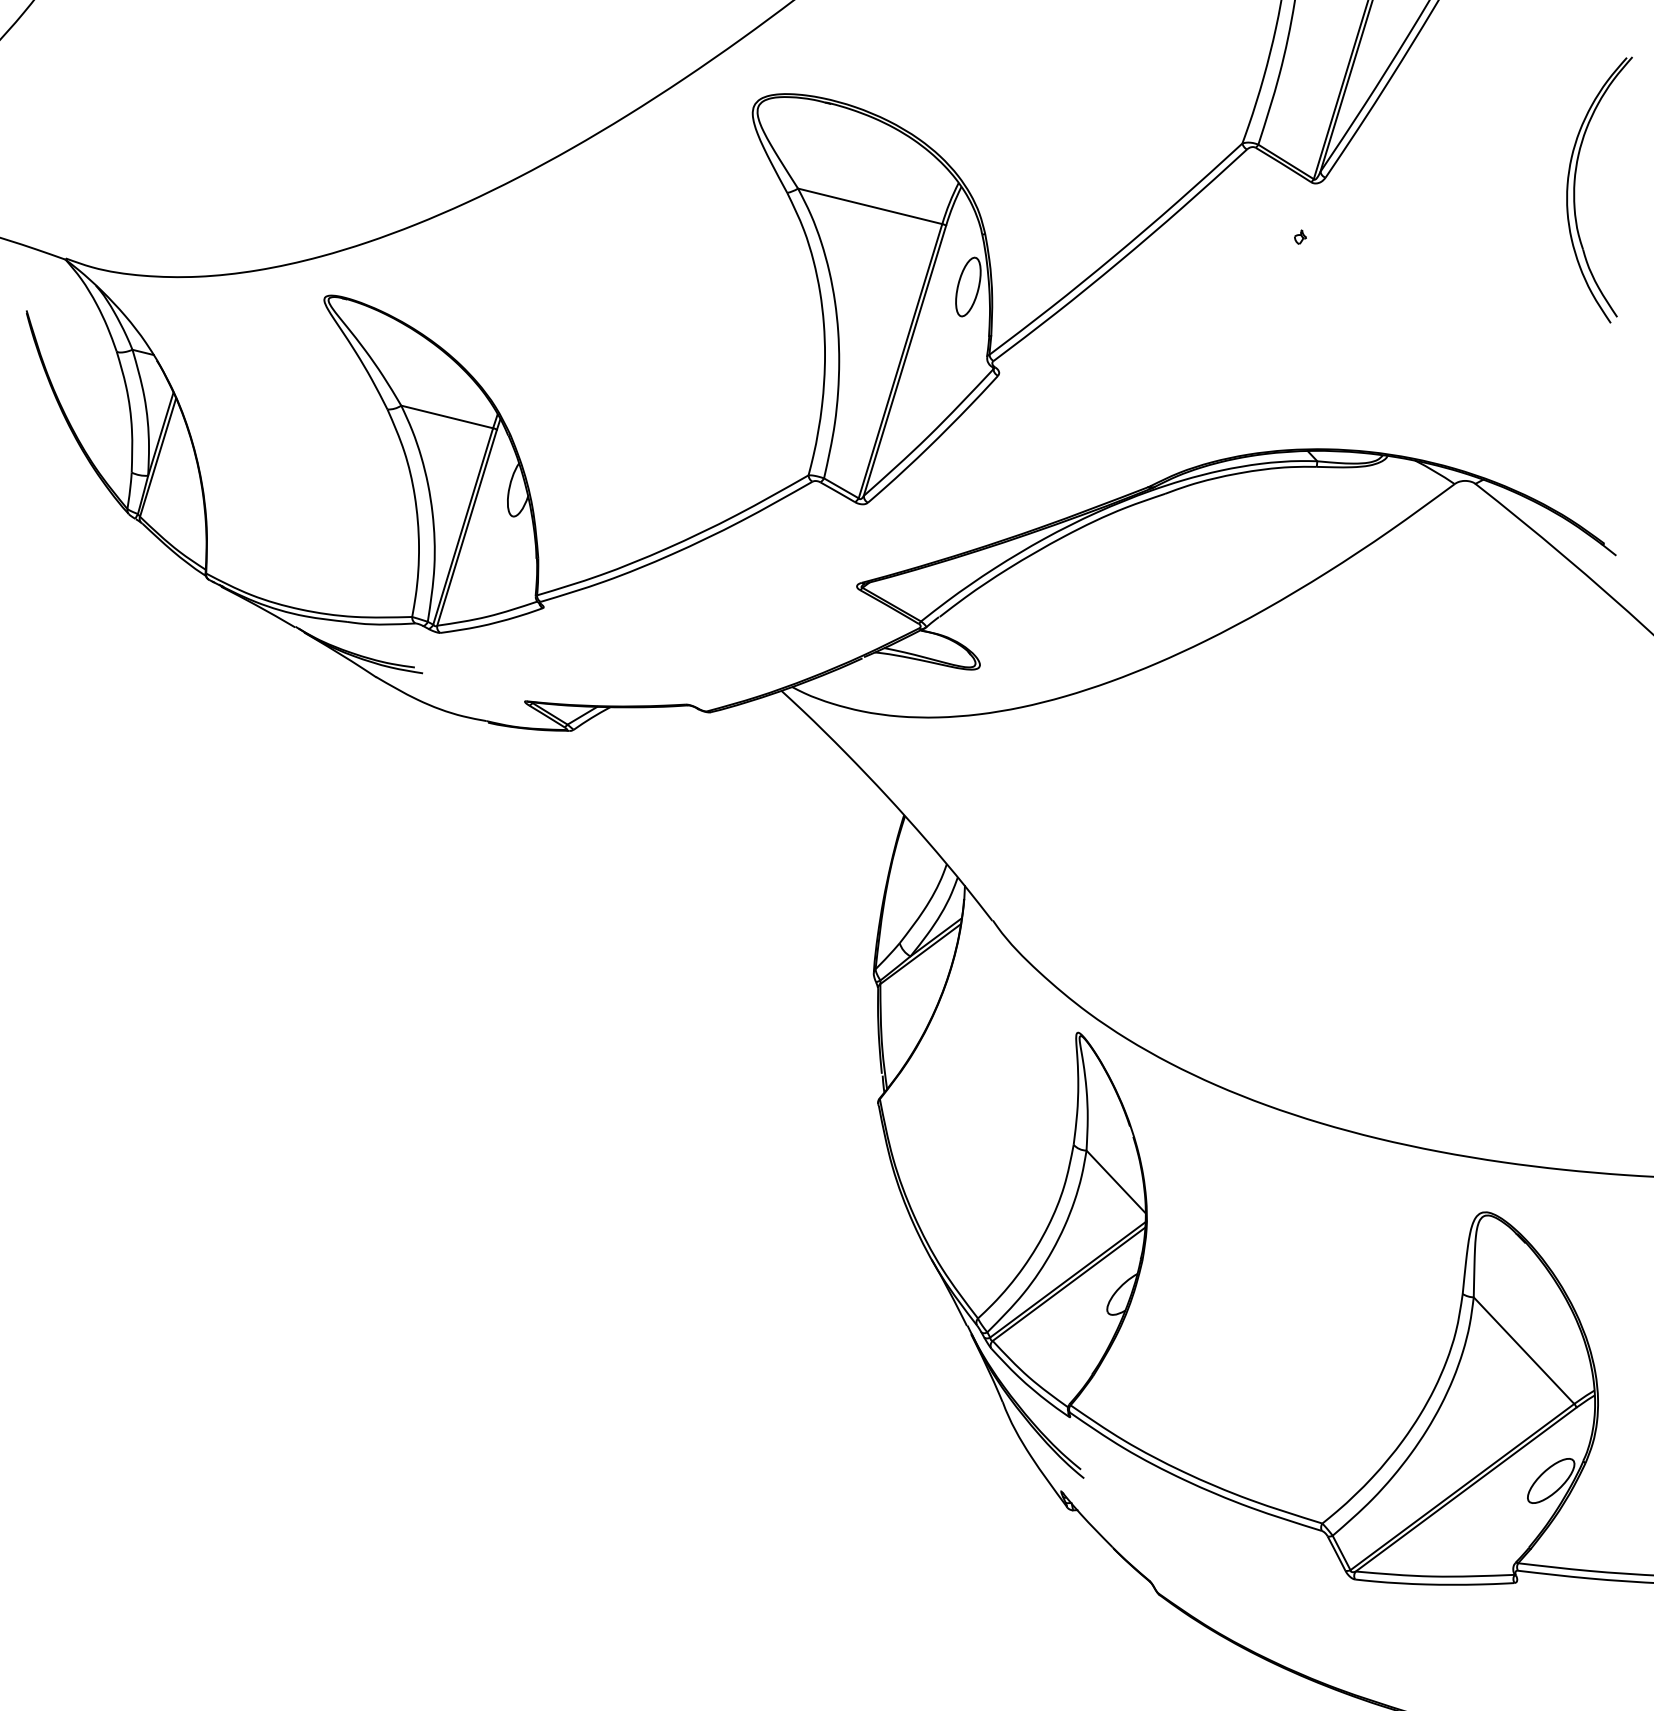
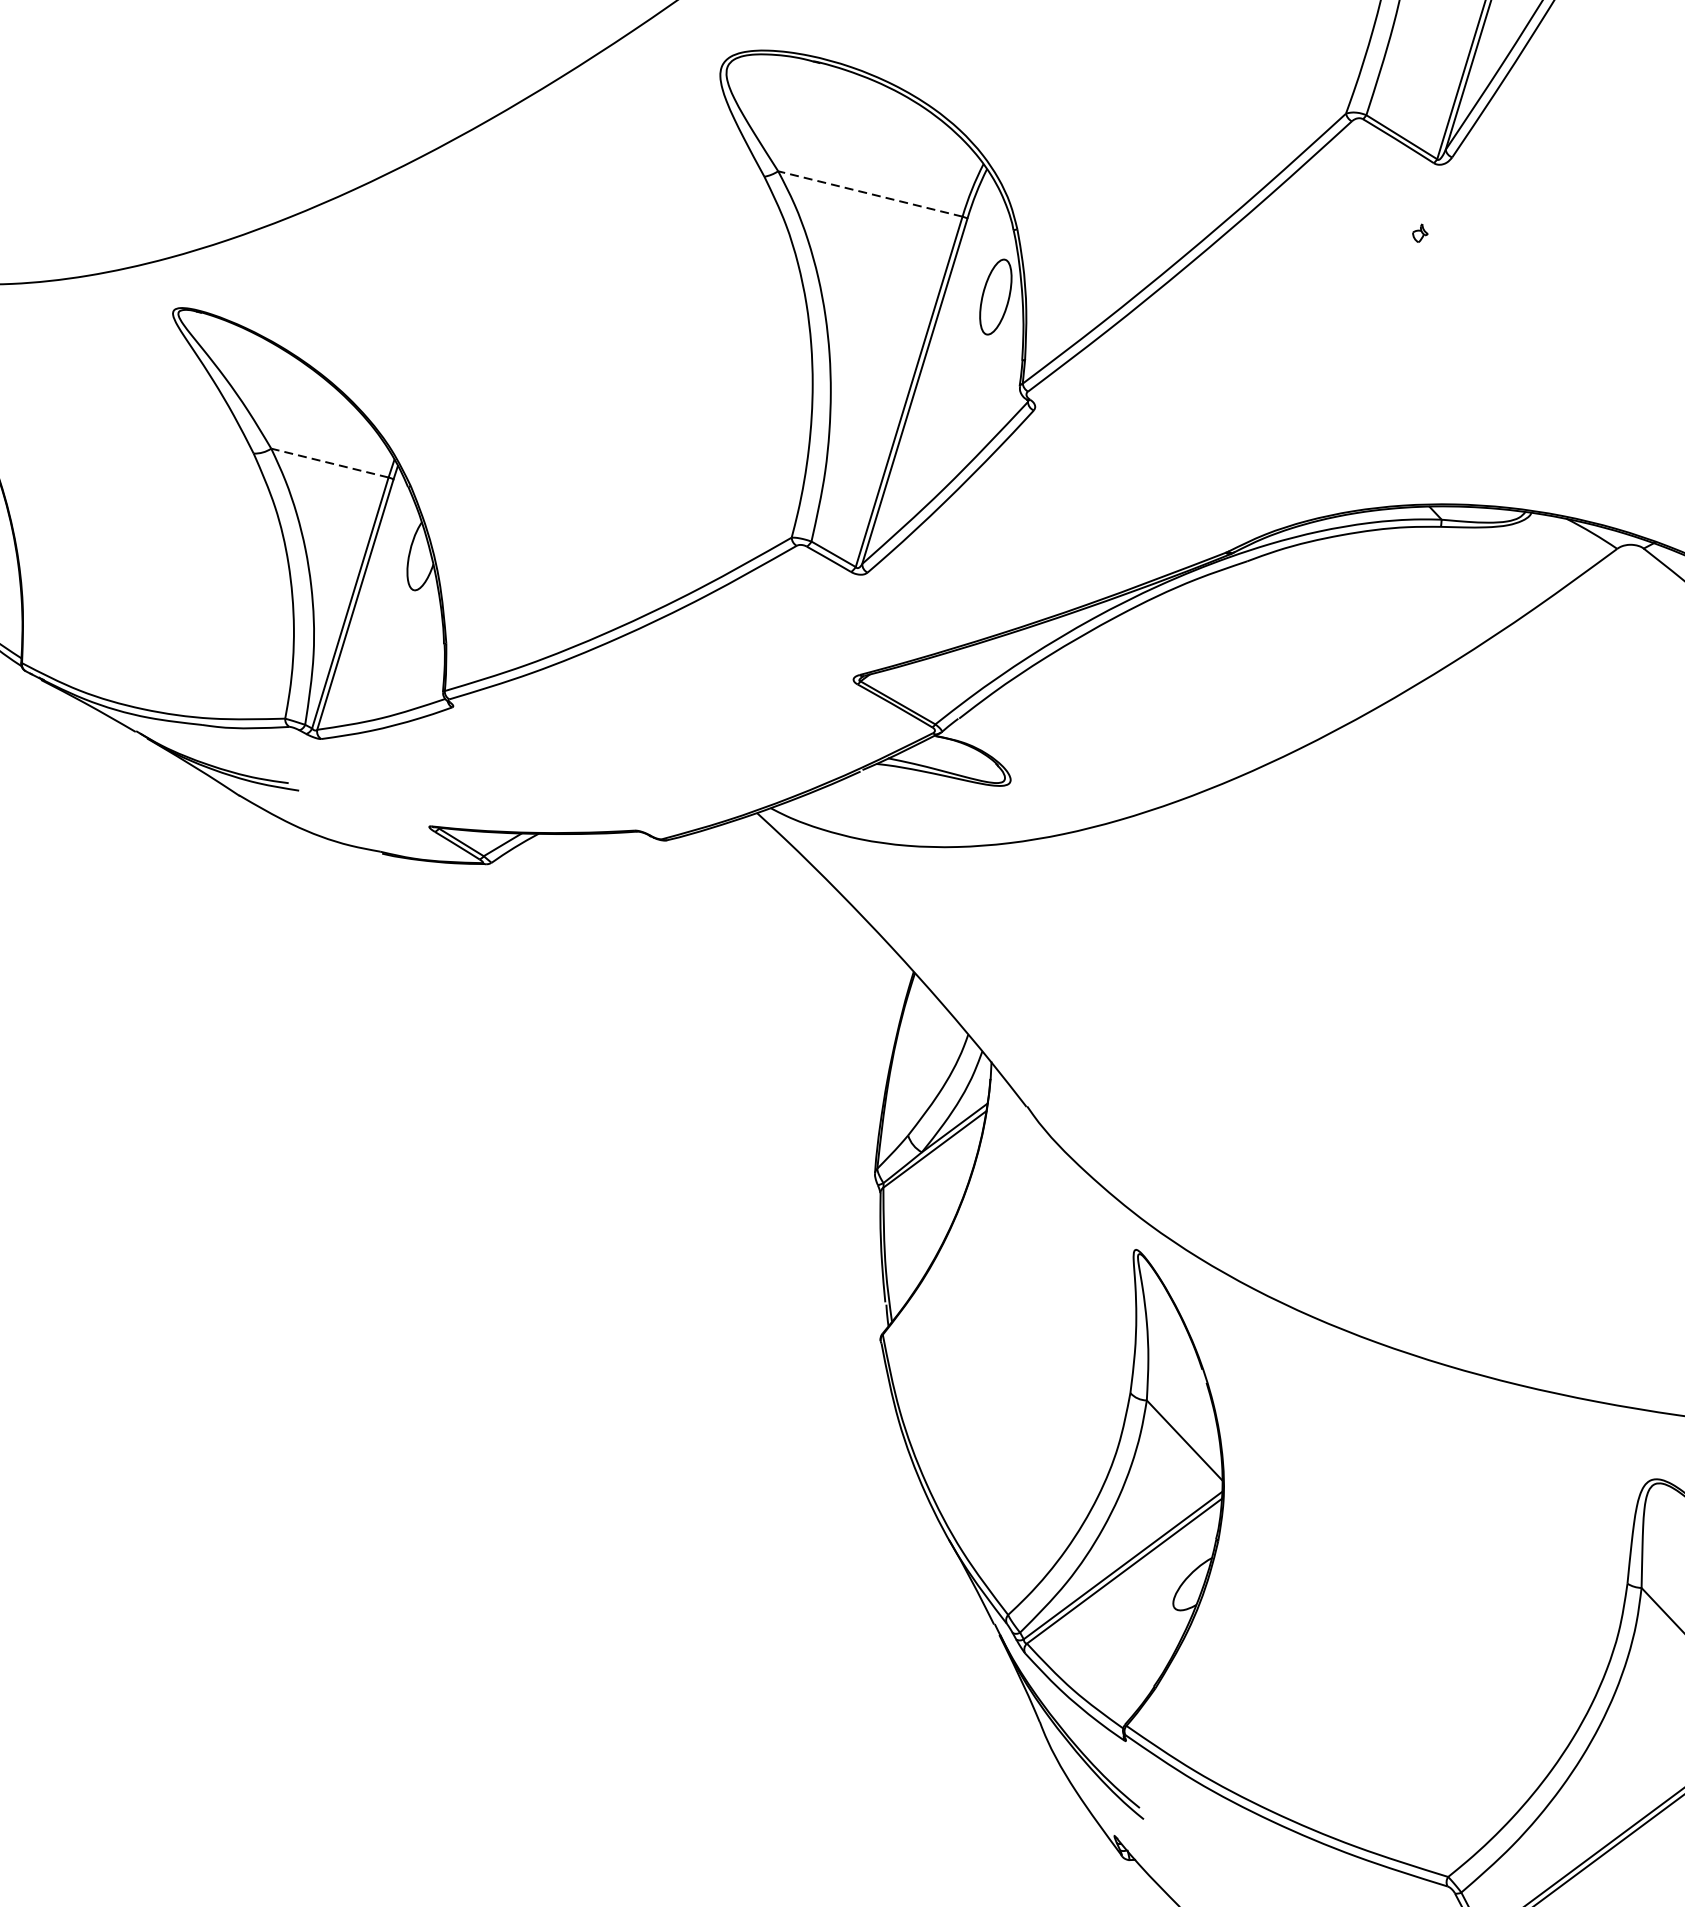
line: (869, 206) -> (869, 194), solid -> dashed
line: (446, 416) -> (329, 462), solid -> dashed

